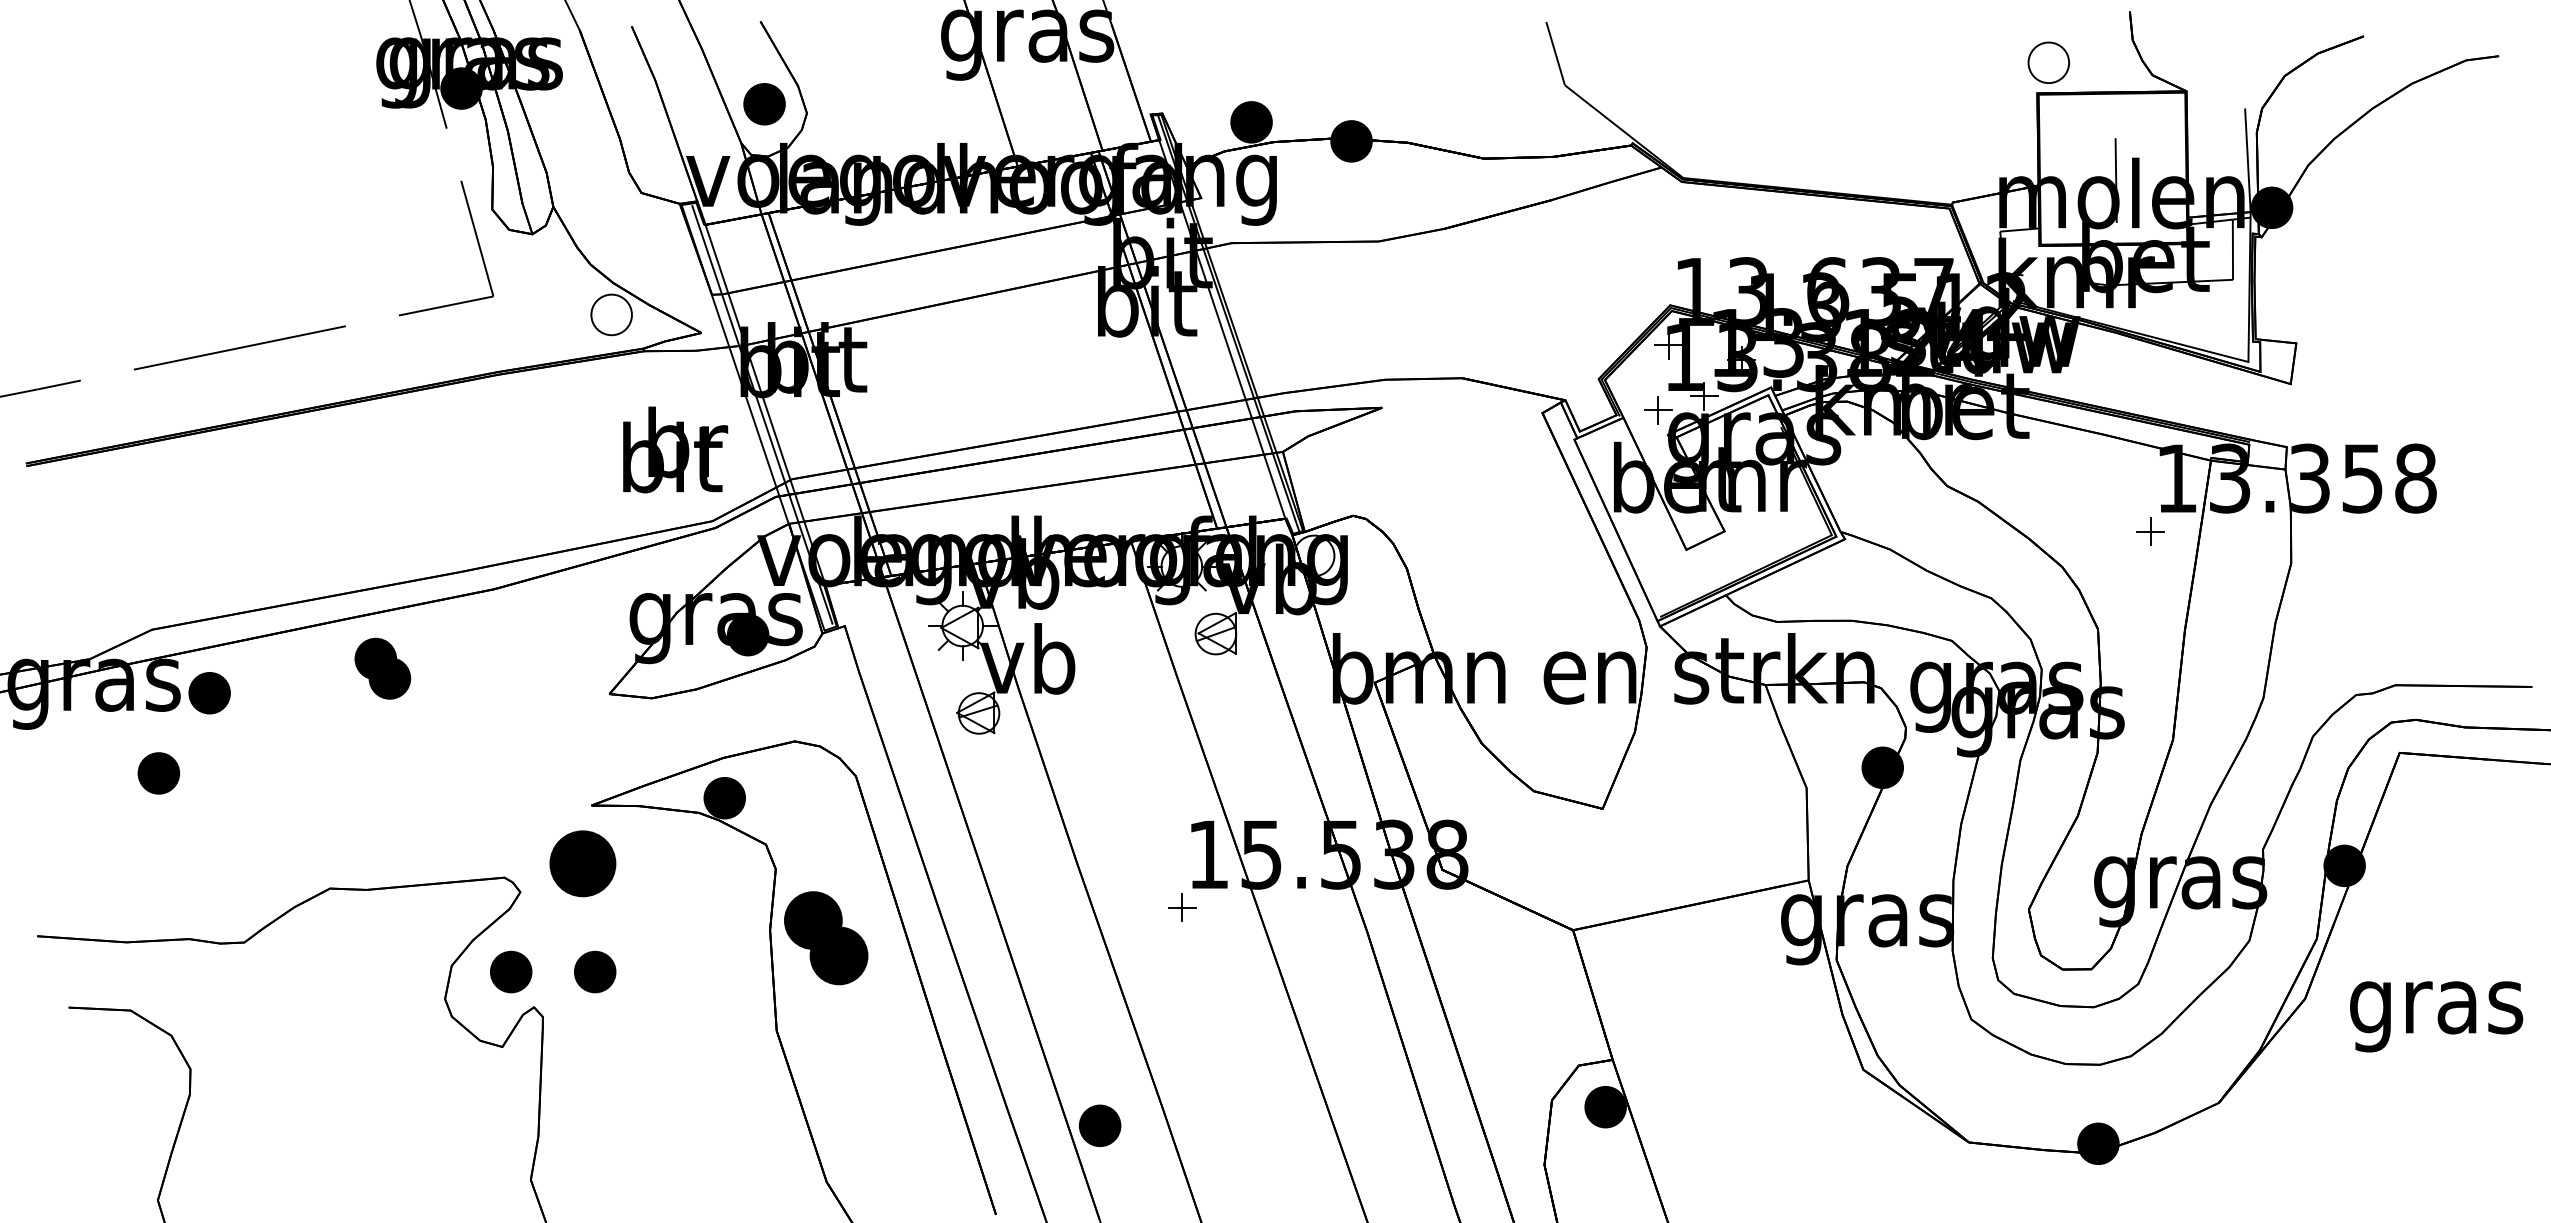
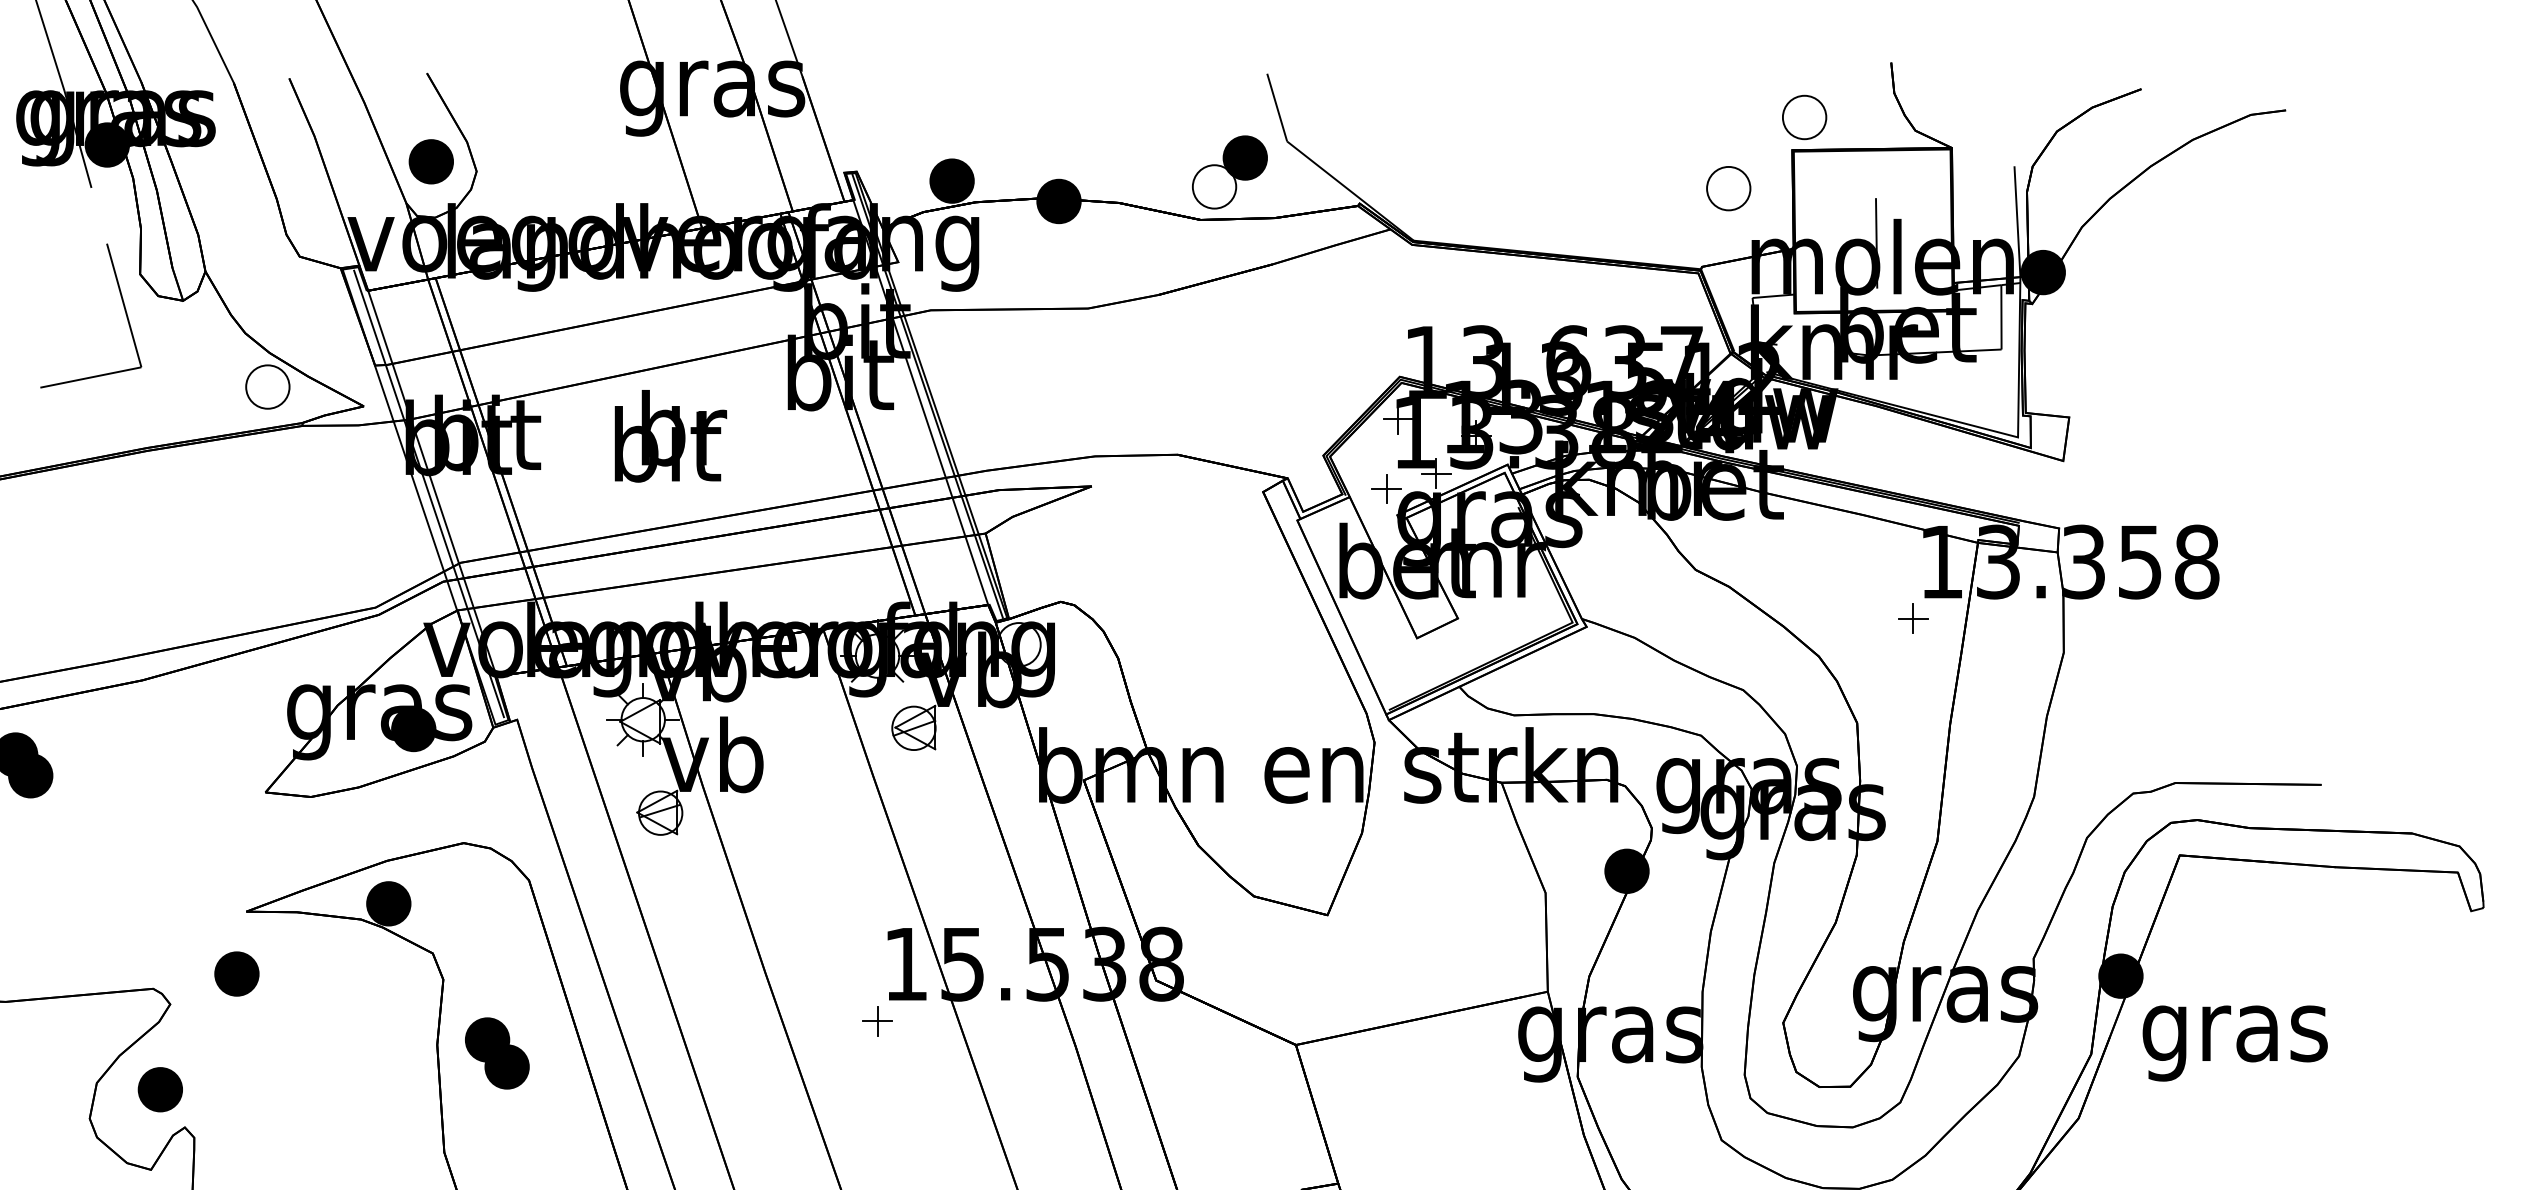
part: (1510, 113) -> (1228, 171), added
part: (1977, 129) -> (1728, 188), added
text: (675, 449) -> (670, 435), moved
part: (582, 863) -> (236, 973), size x0.62
part: (826, 937) -> (497, 1052), size x0.71
part: (595, 971) -> (250, 1089), removed
text: (2436, 1016) -> (2235, 1043), moved

